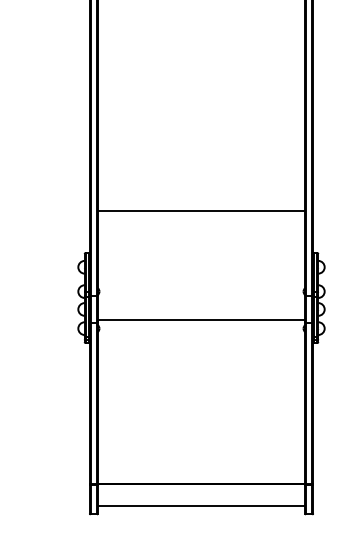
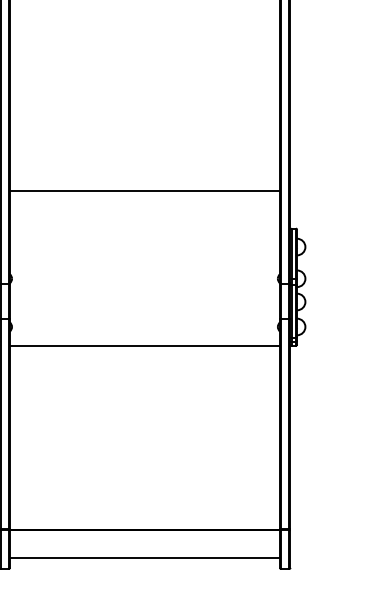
line: (201, 211) -> (144, 191), moved
line: (201, 320) -> (144, 346), moved

